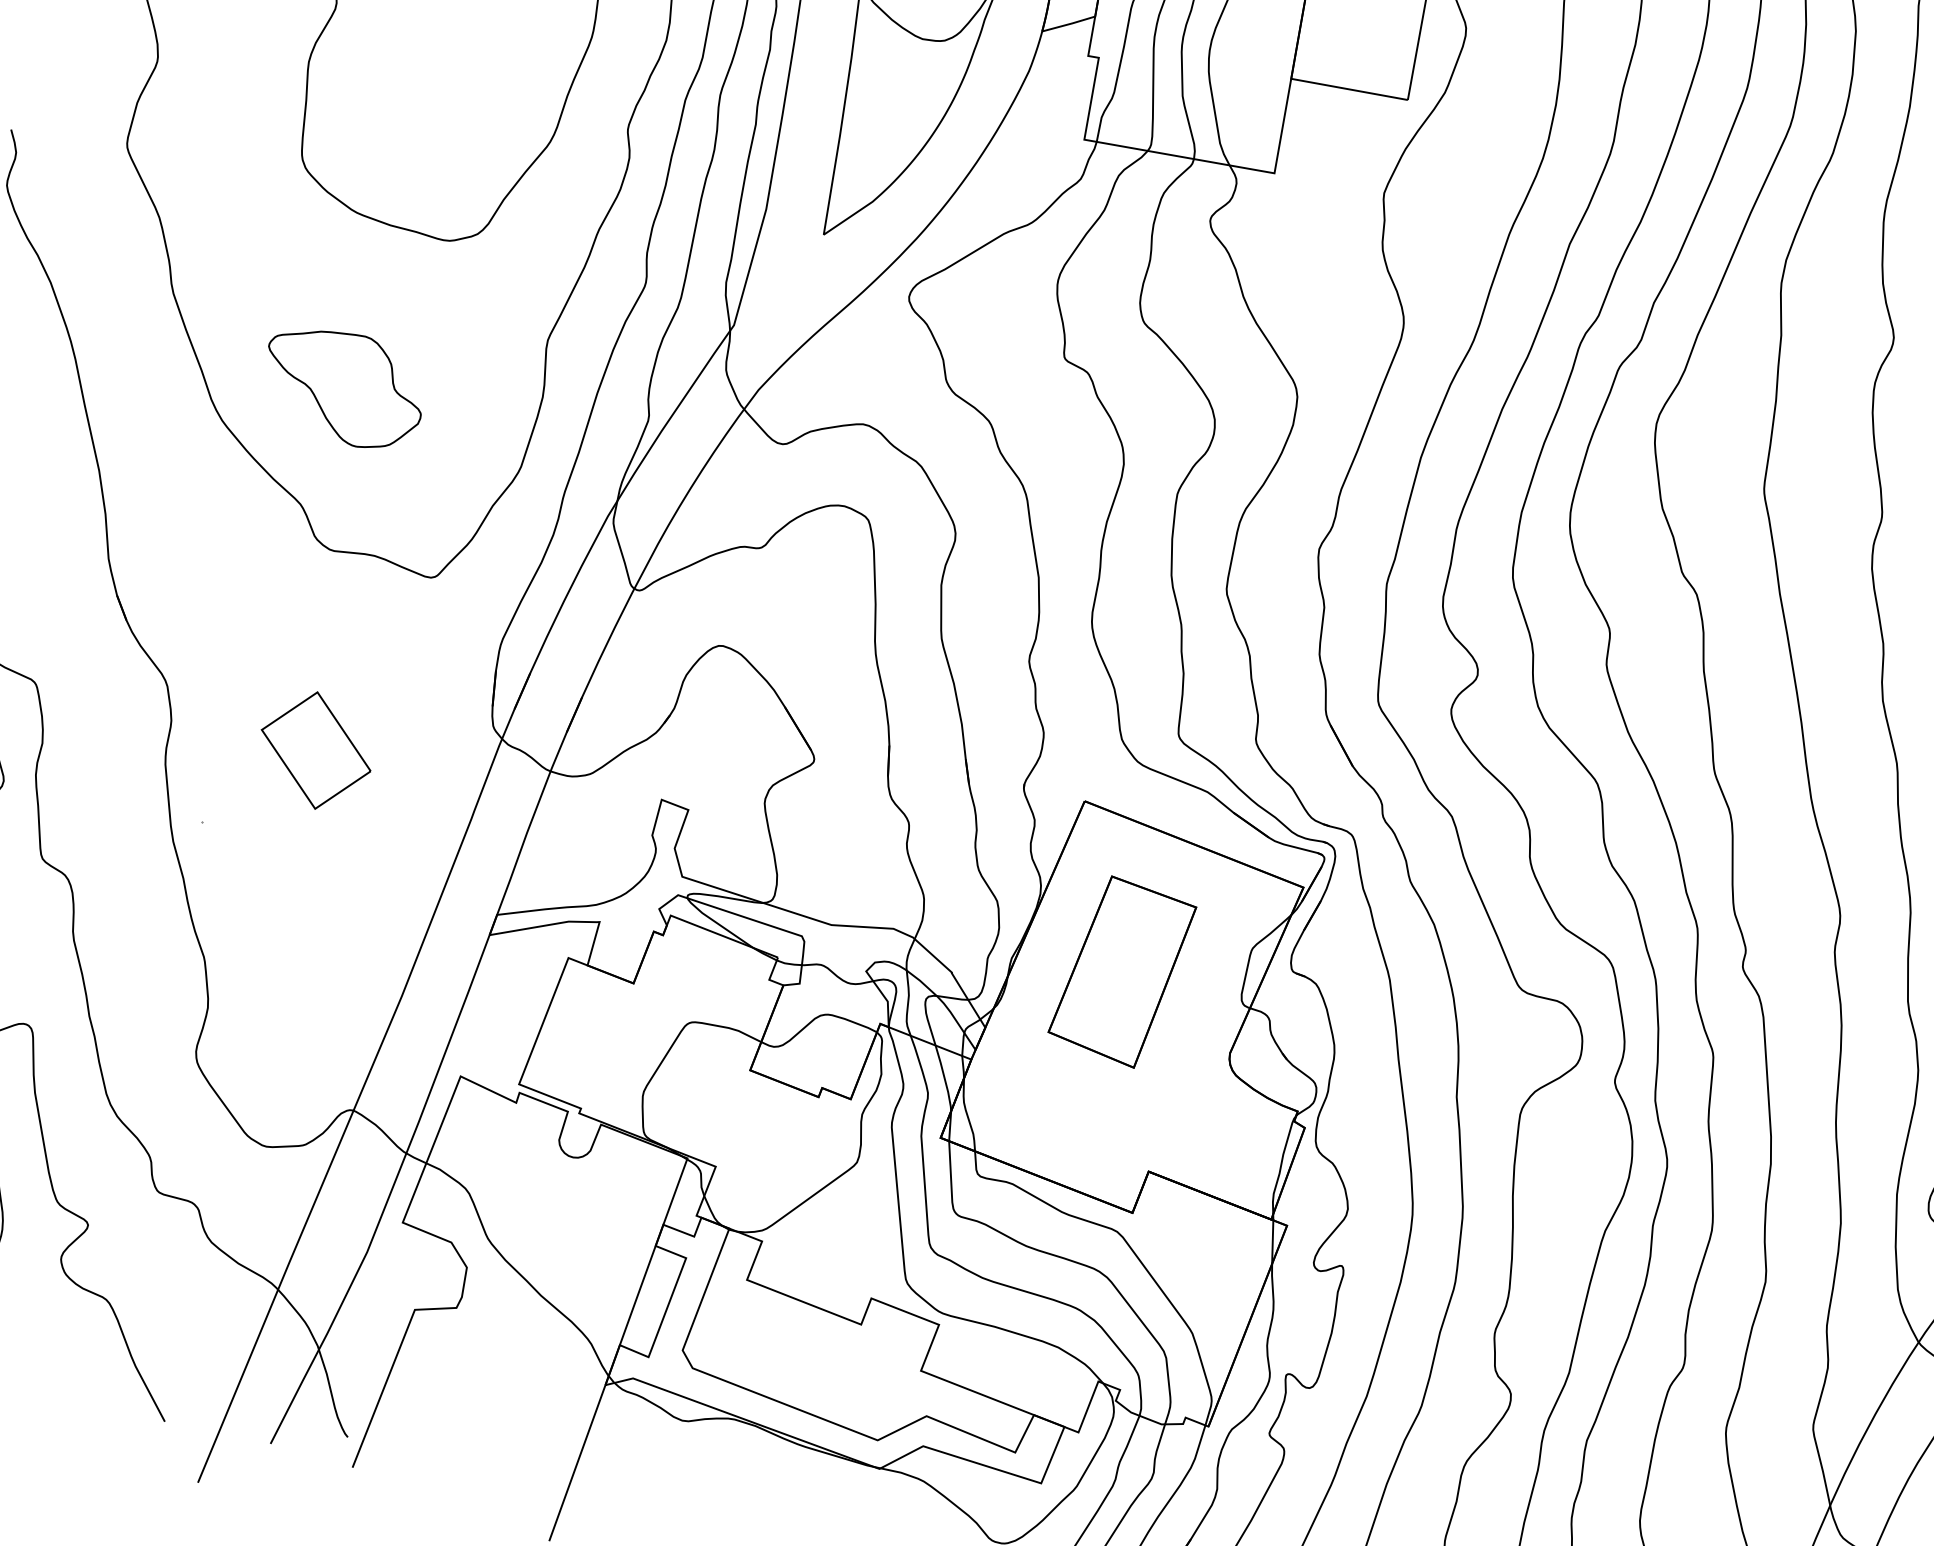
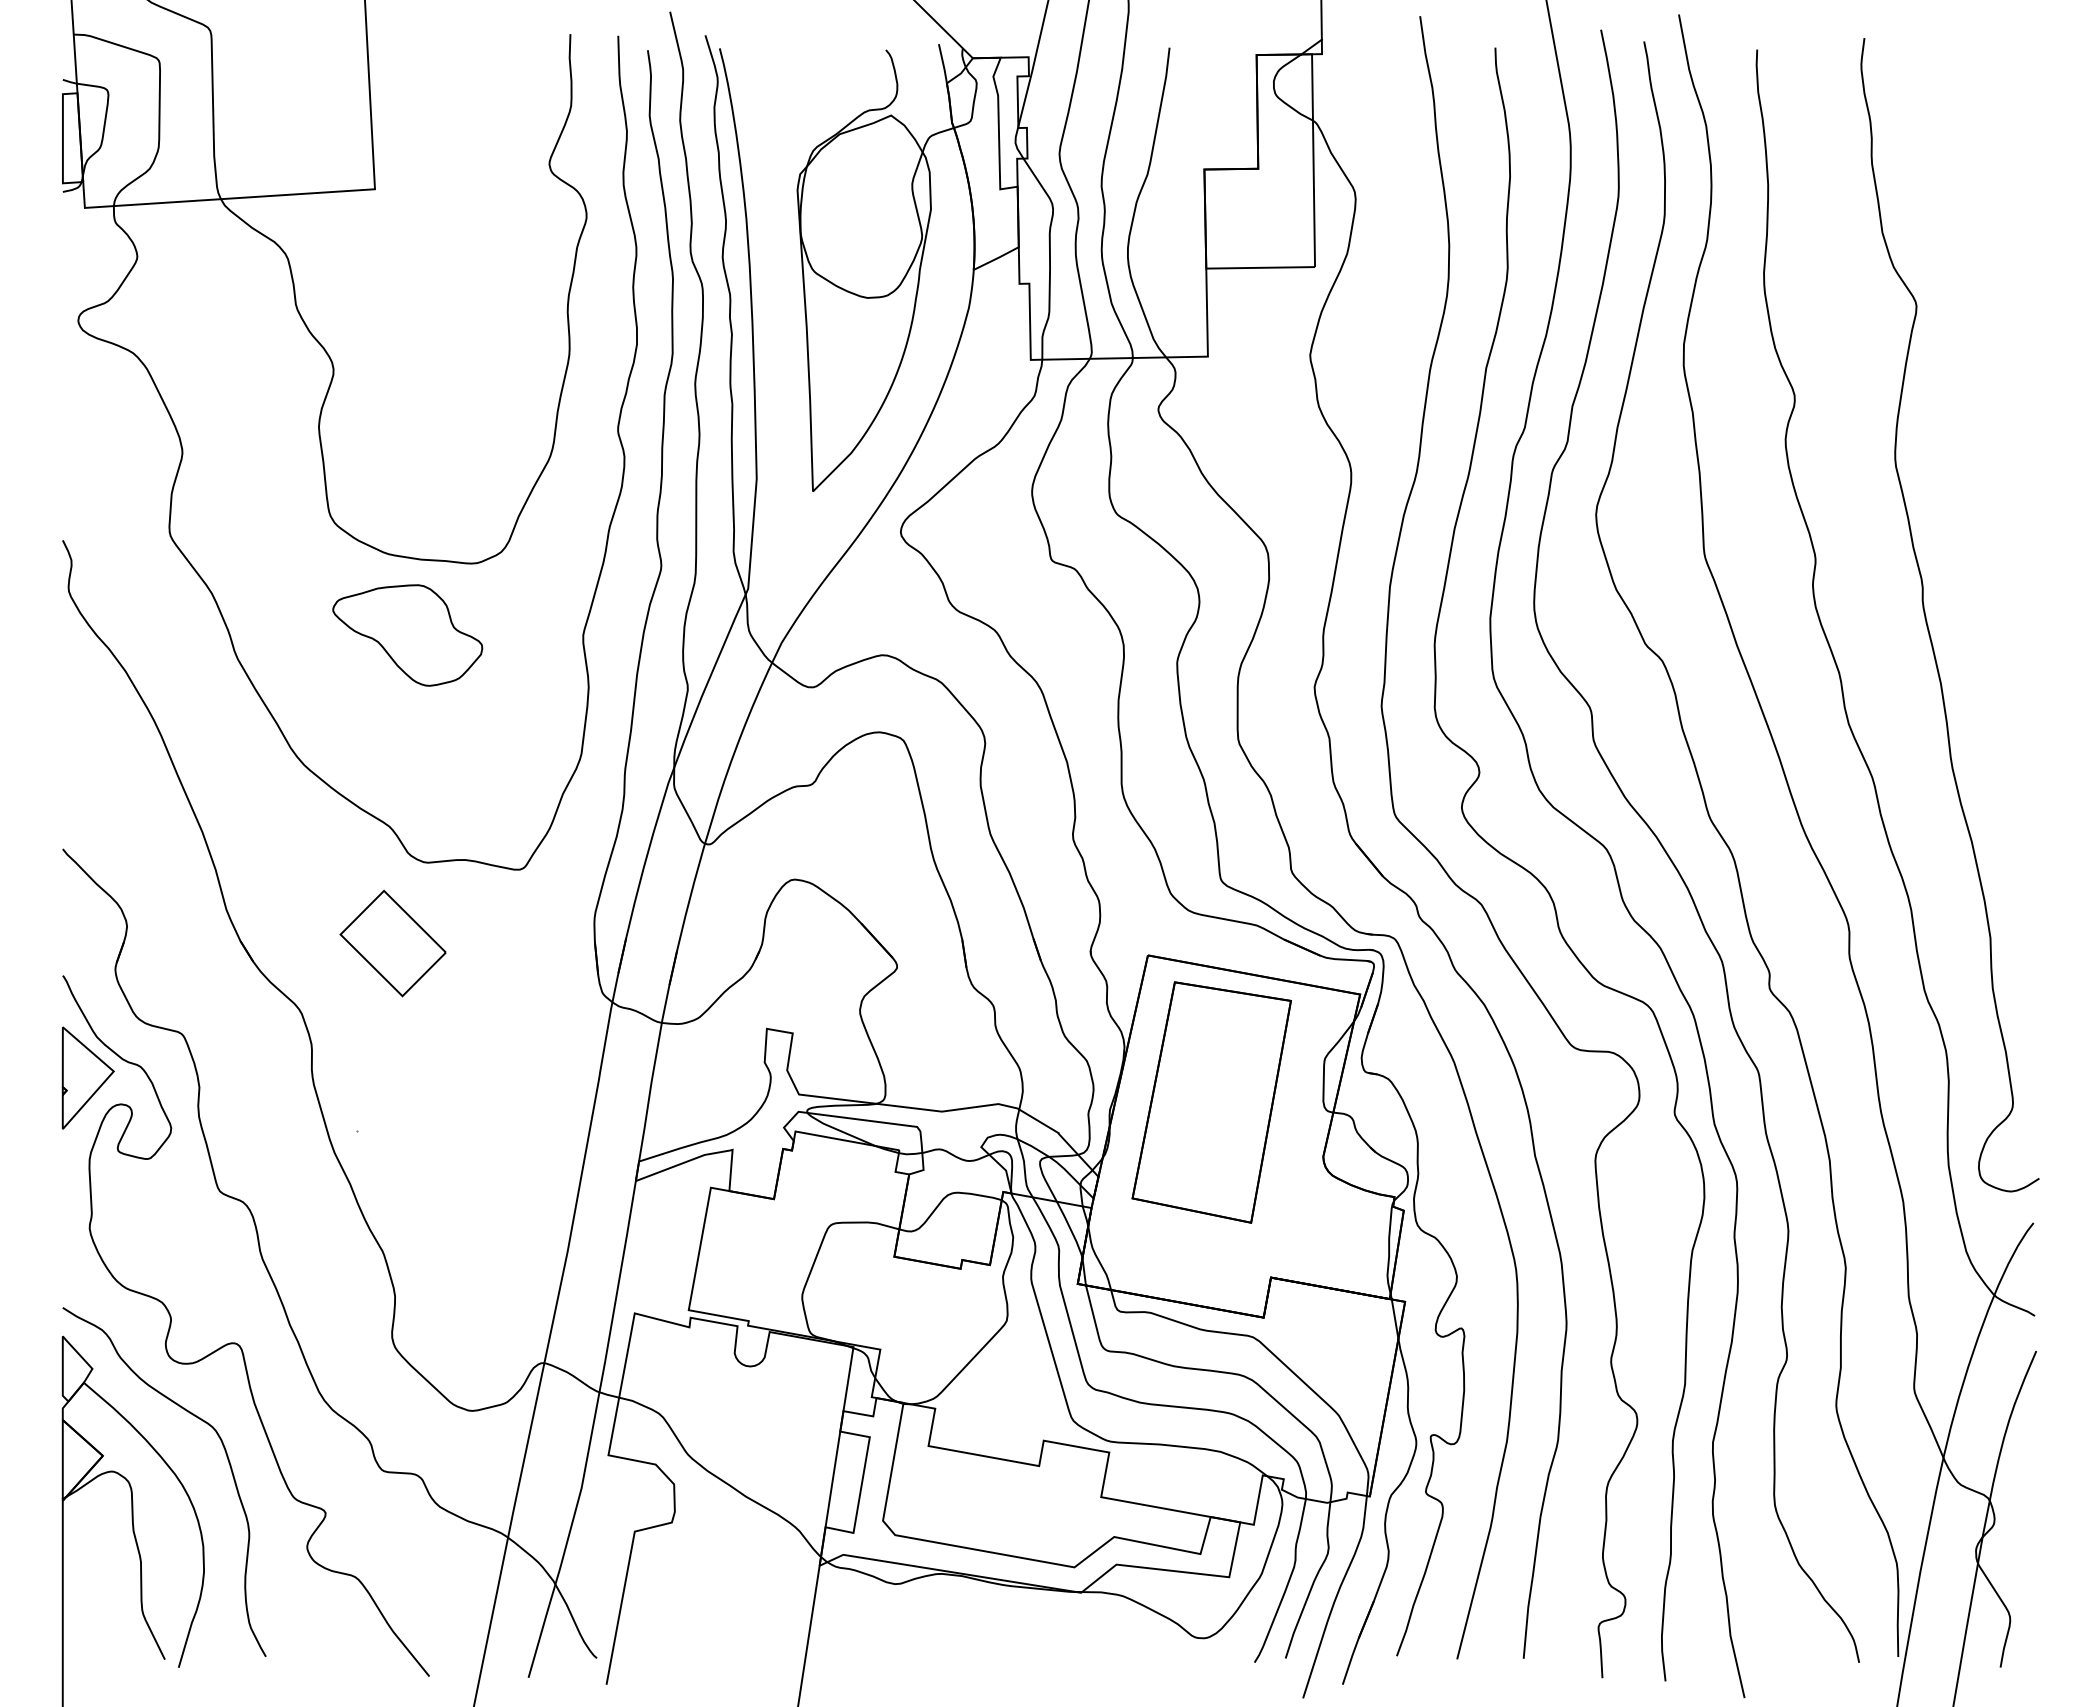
part: (343, 388) -> (407, 635), moved
part: (315, 750) -> (392, 943), moved
part: (1121, 971) -> (1211, 1102), size x1.43

